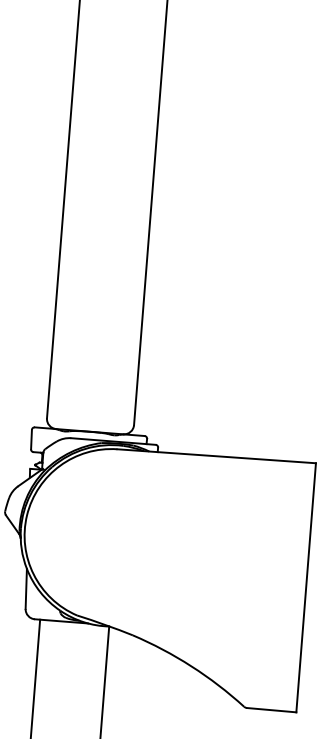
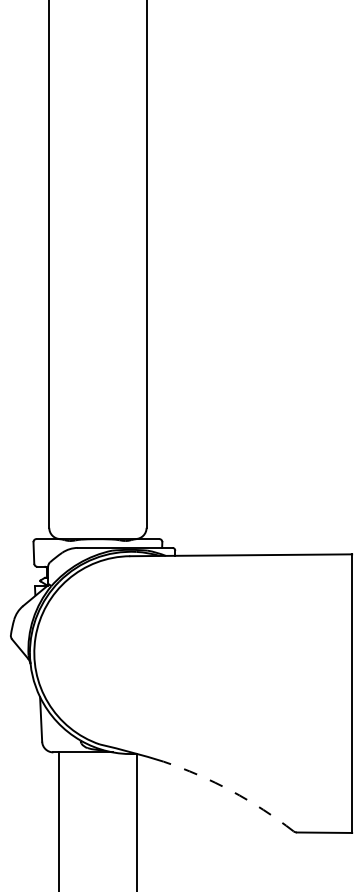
arc: (191, 666) -> (231, 791), solid -> dashed

